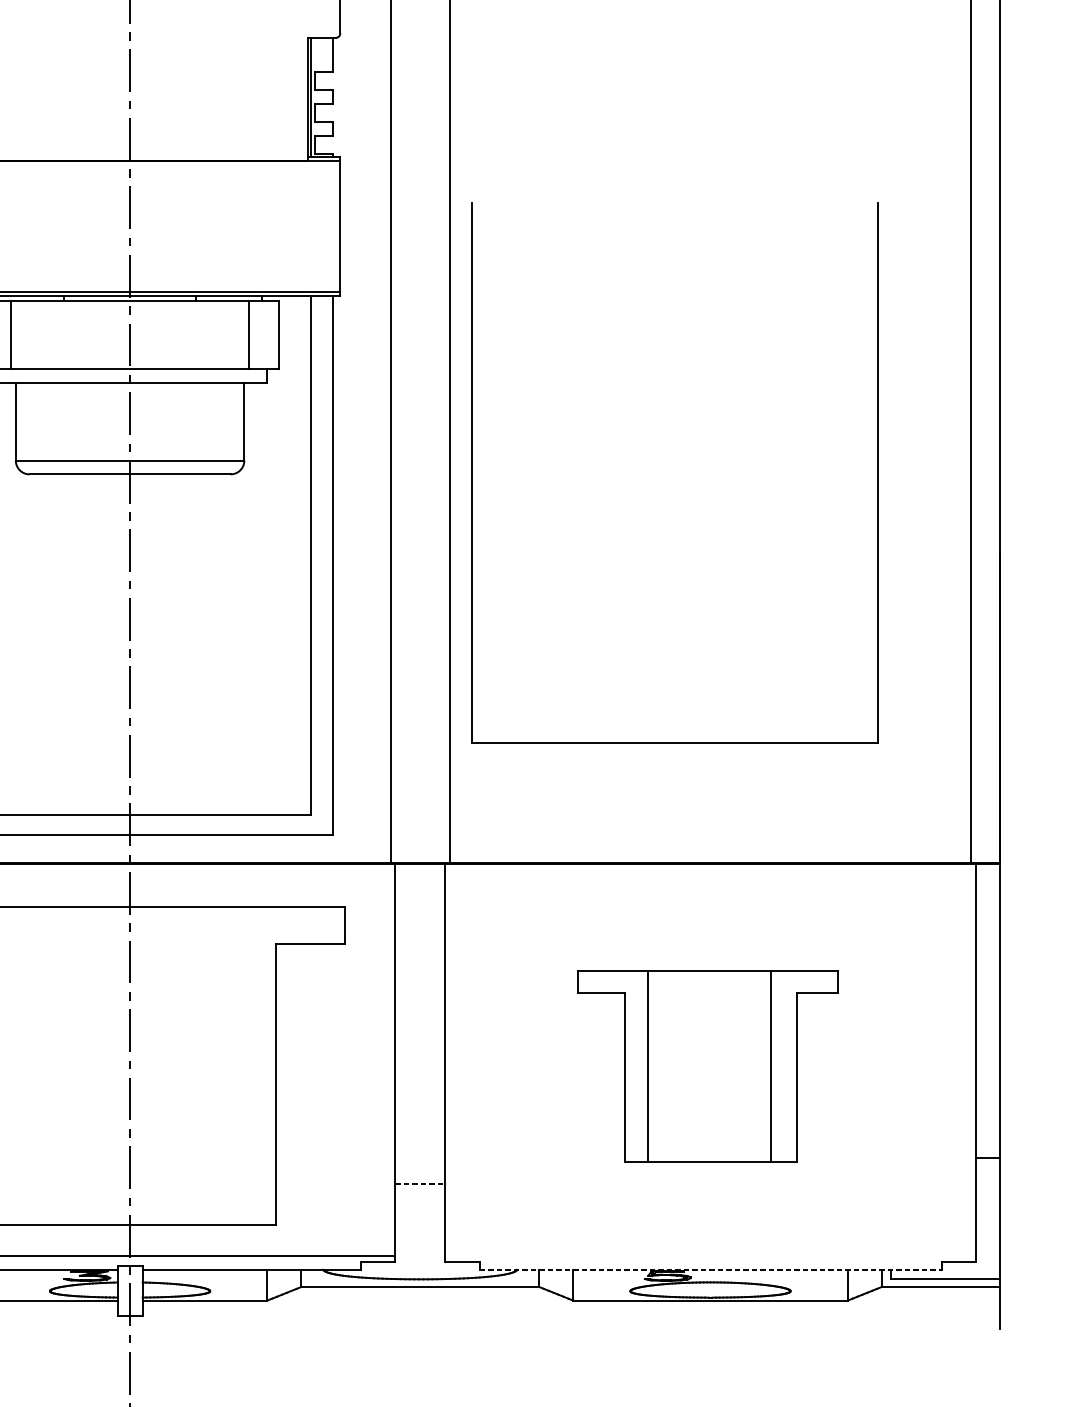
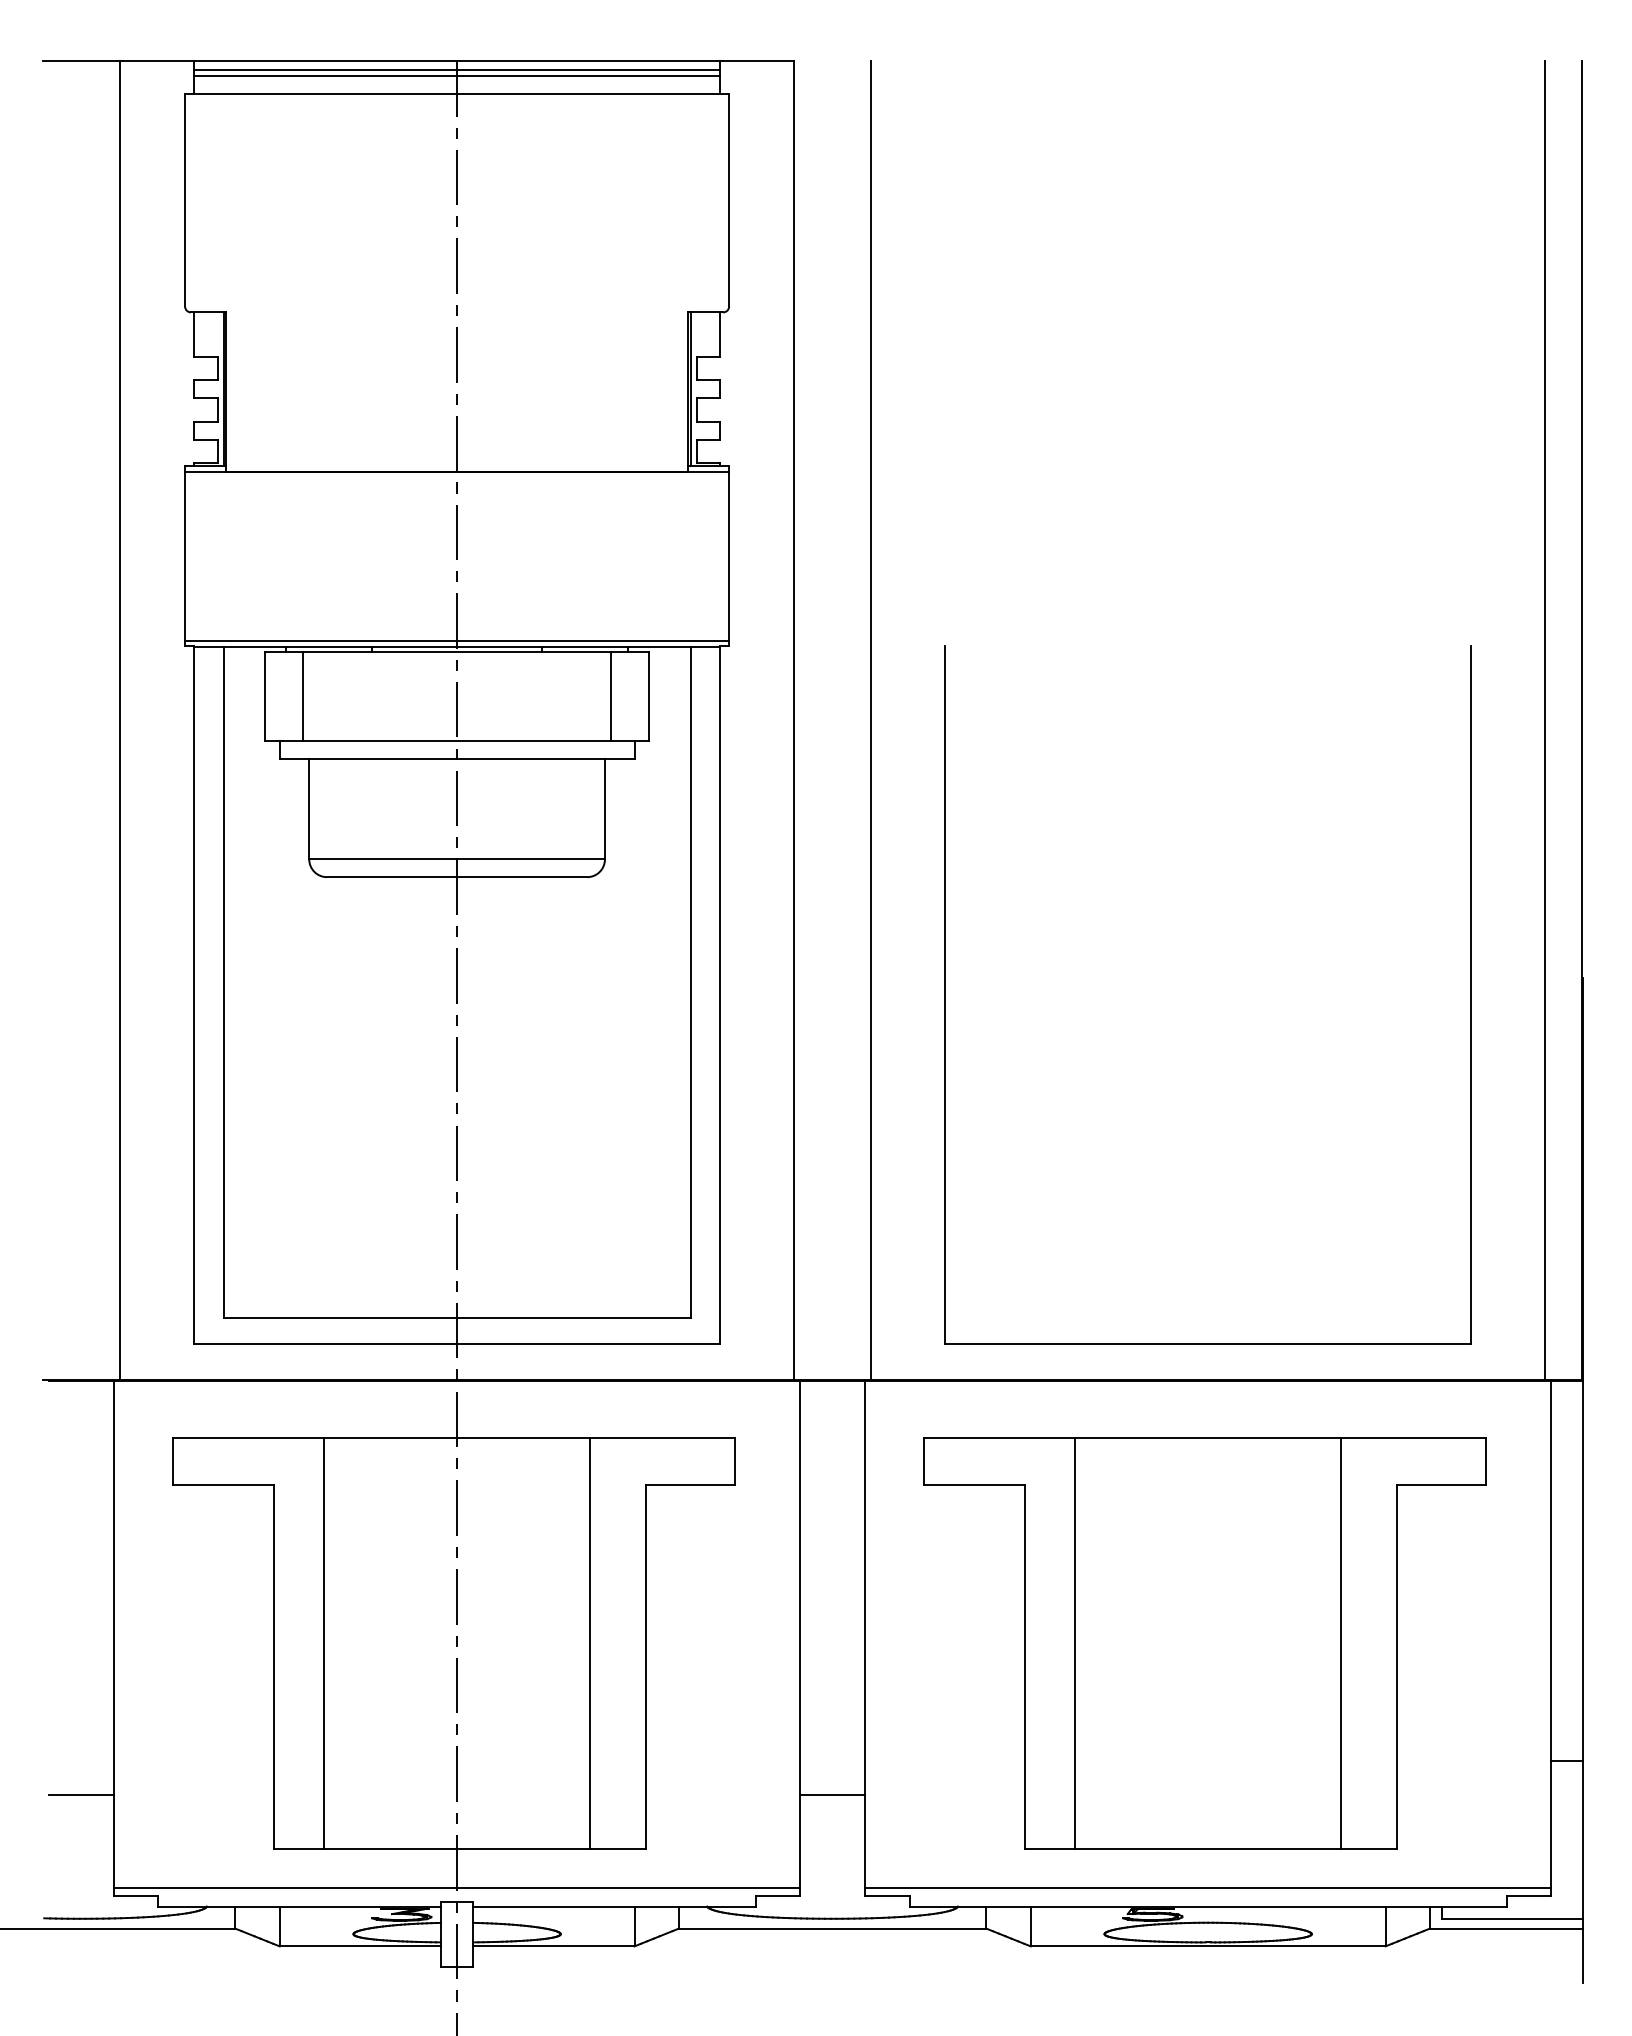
part: (471, 472) -> (945, 994), moved
line: (27, 1065) -> (324, 1642), added
line: (233, 1065) -> (590, 1642), added
part: (707, 1066) -> (1204, 1643), size x1.67
line: (420, 1184) -> (832, 1795), dashed -> solid
line: (710, 1255) -> (1208, 1888), added
line: (710, 1269) -> (1208, 1906), dashed -> solid

